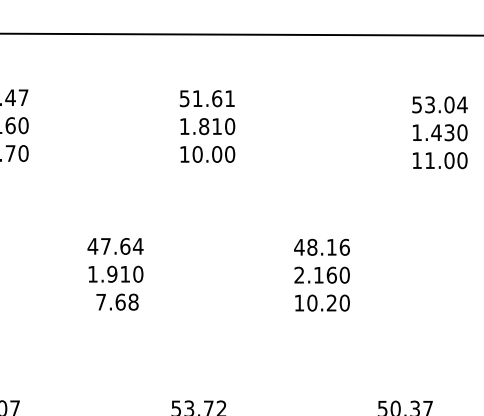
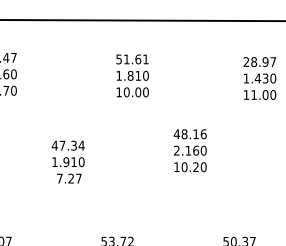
text: (439, 105) -> (259, 62), 53.04 -> 28.97
text: (207, 125) -> (132, 75), moved
text: (126, 246) -> (74, 145), 47.64 -> 47.34
text: (320, 274) -> (189, 150), moved
text: (126, 301) -> (74, 178), 7.68 -> 7.27

